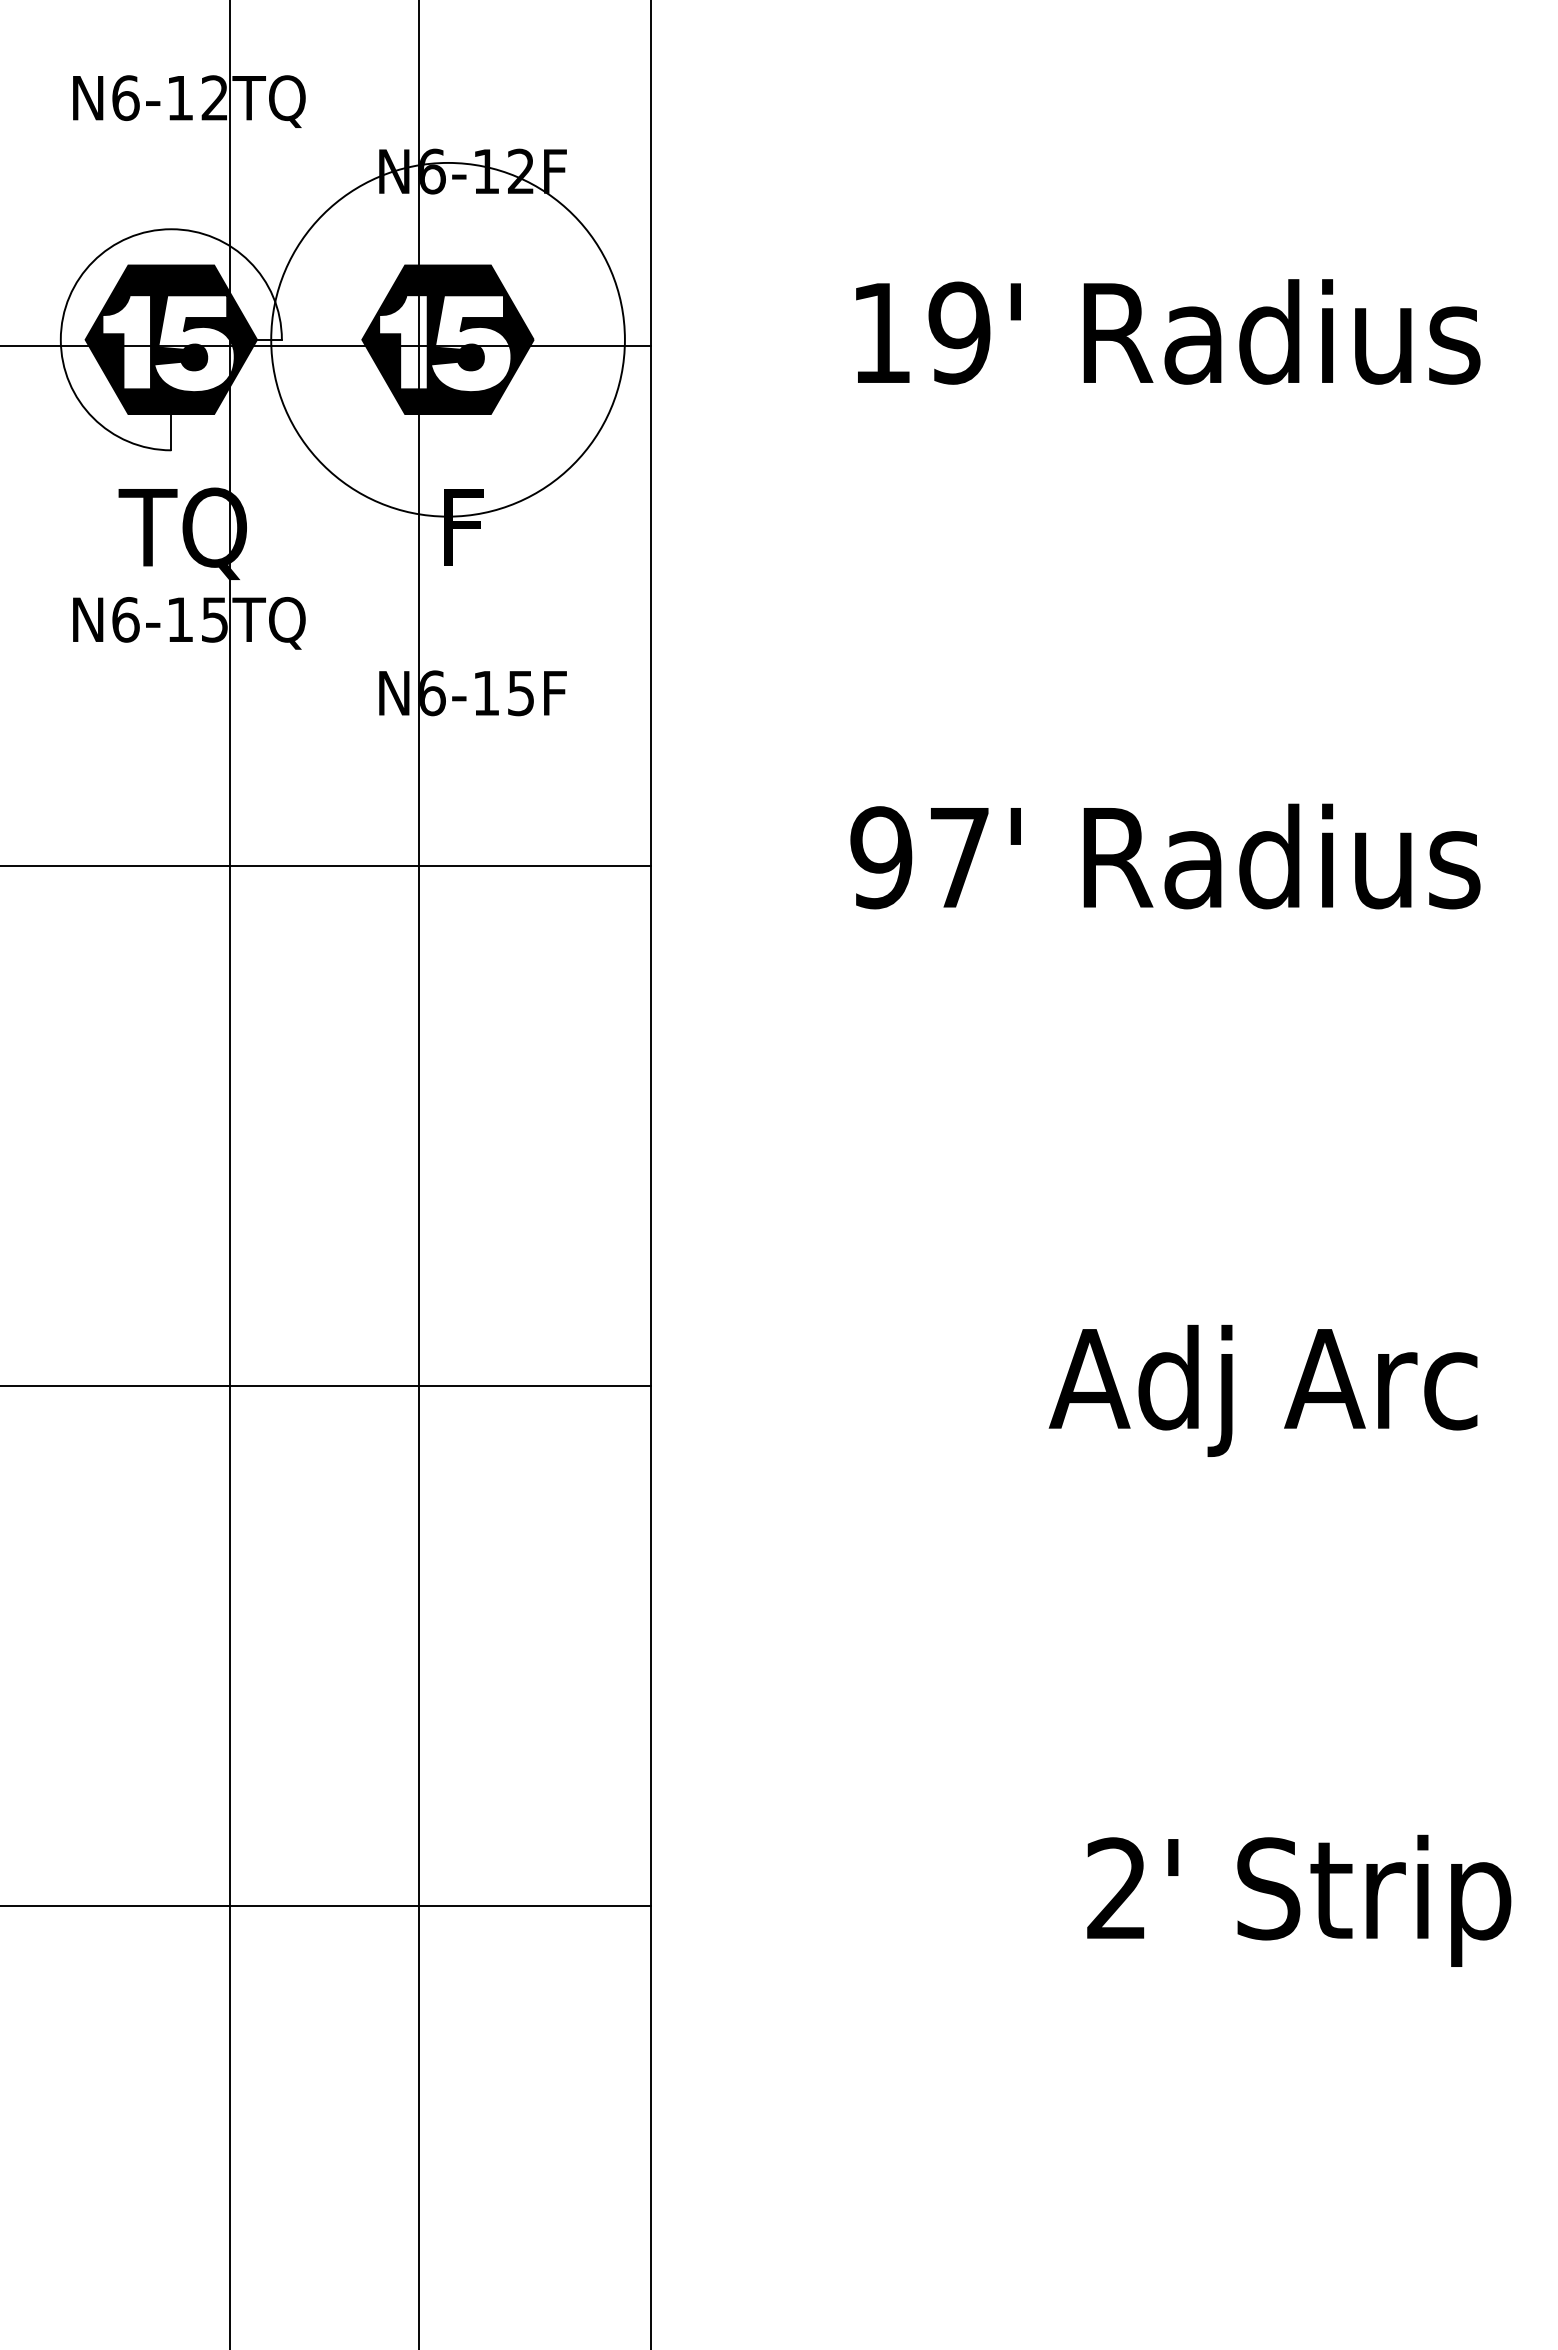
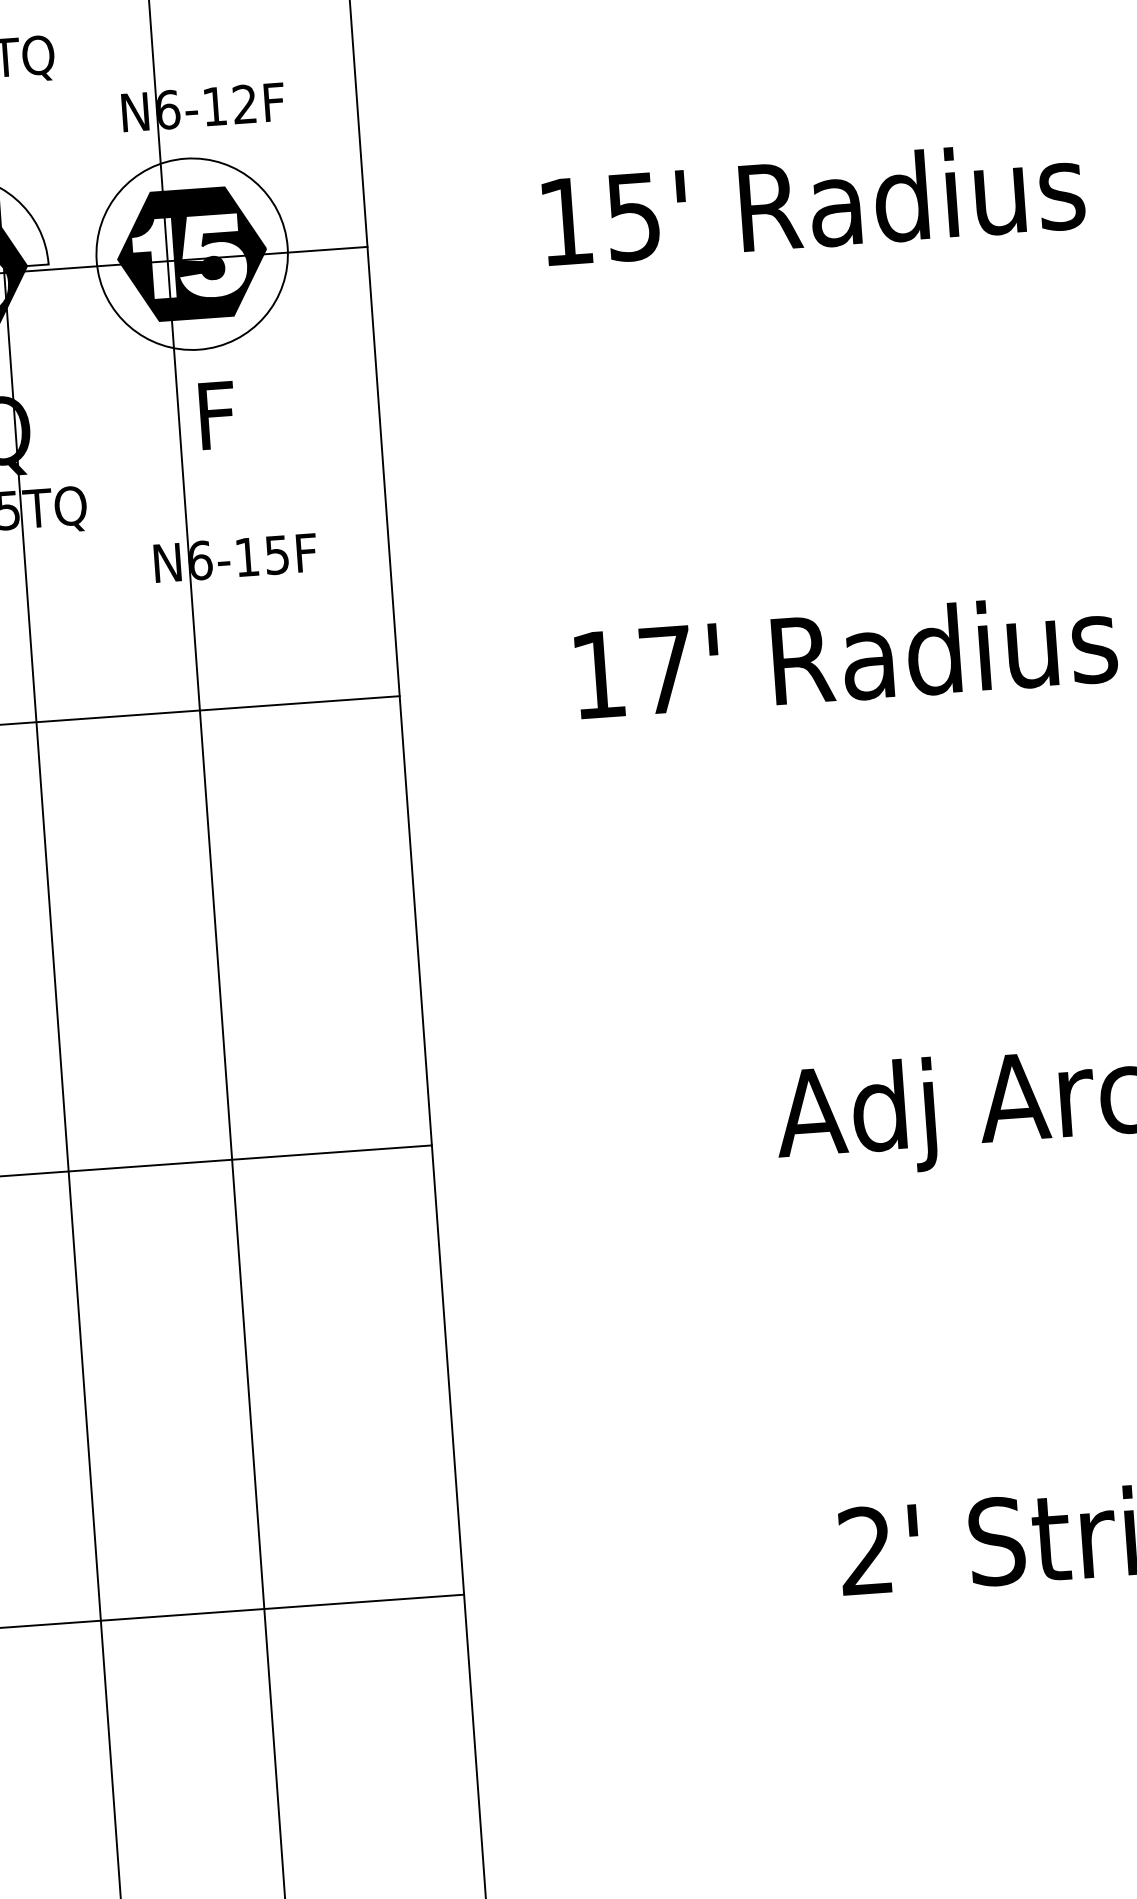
text: (959, 332) -> (633, 216), 19' -> 15'
circle: (447, 339) -> (191, 253), size x0.62
text: (881, 857) -> (598, 674), 97' -> 17'

